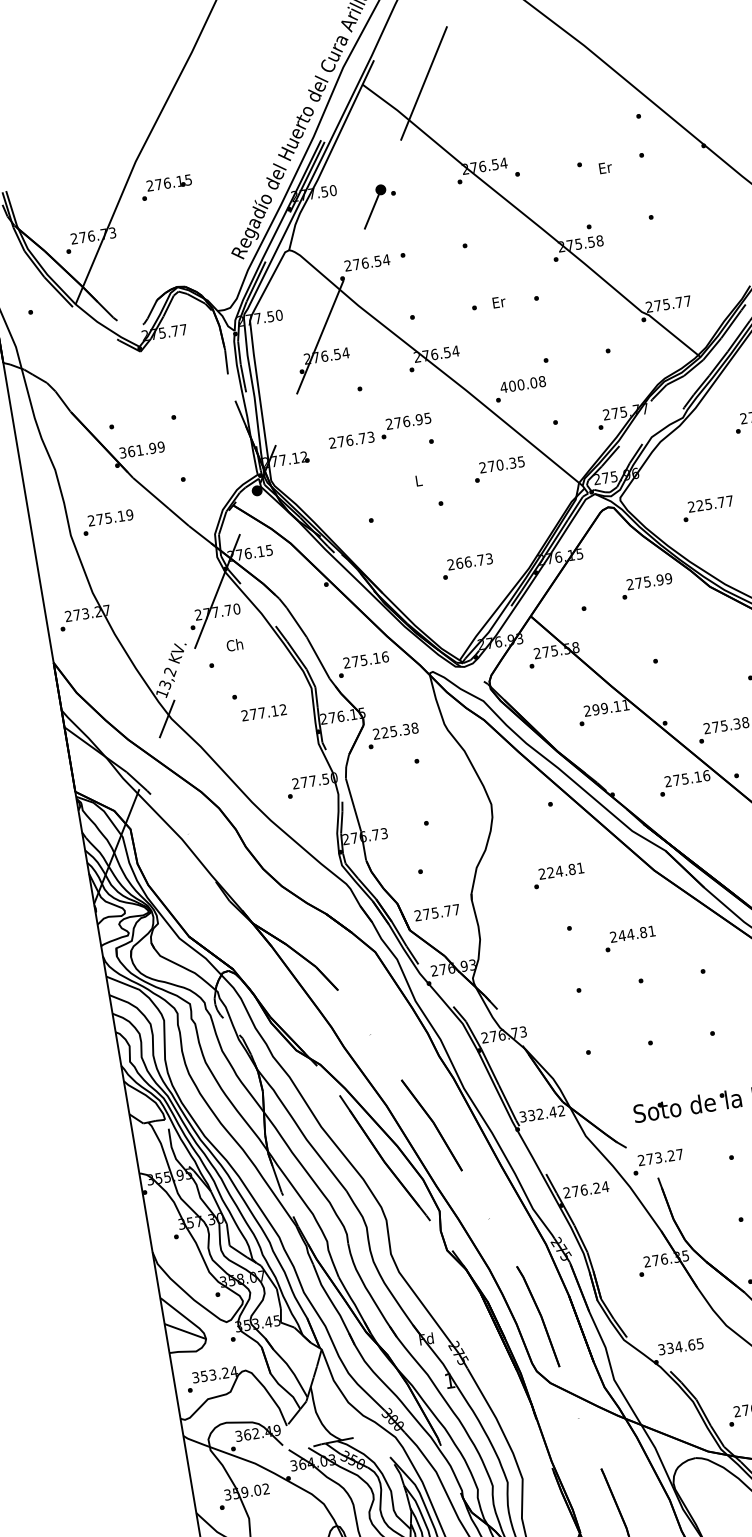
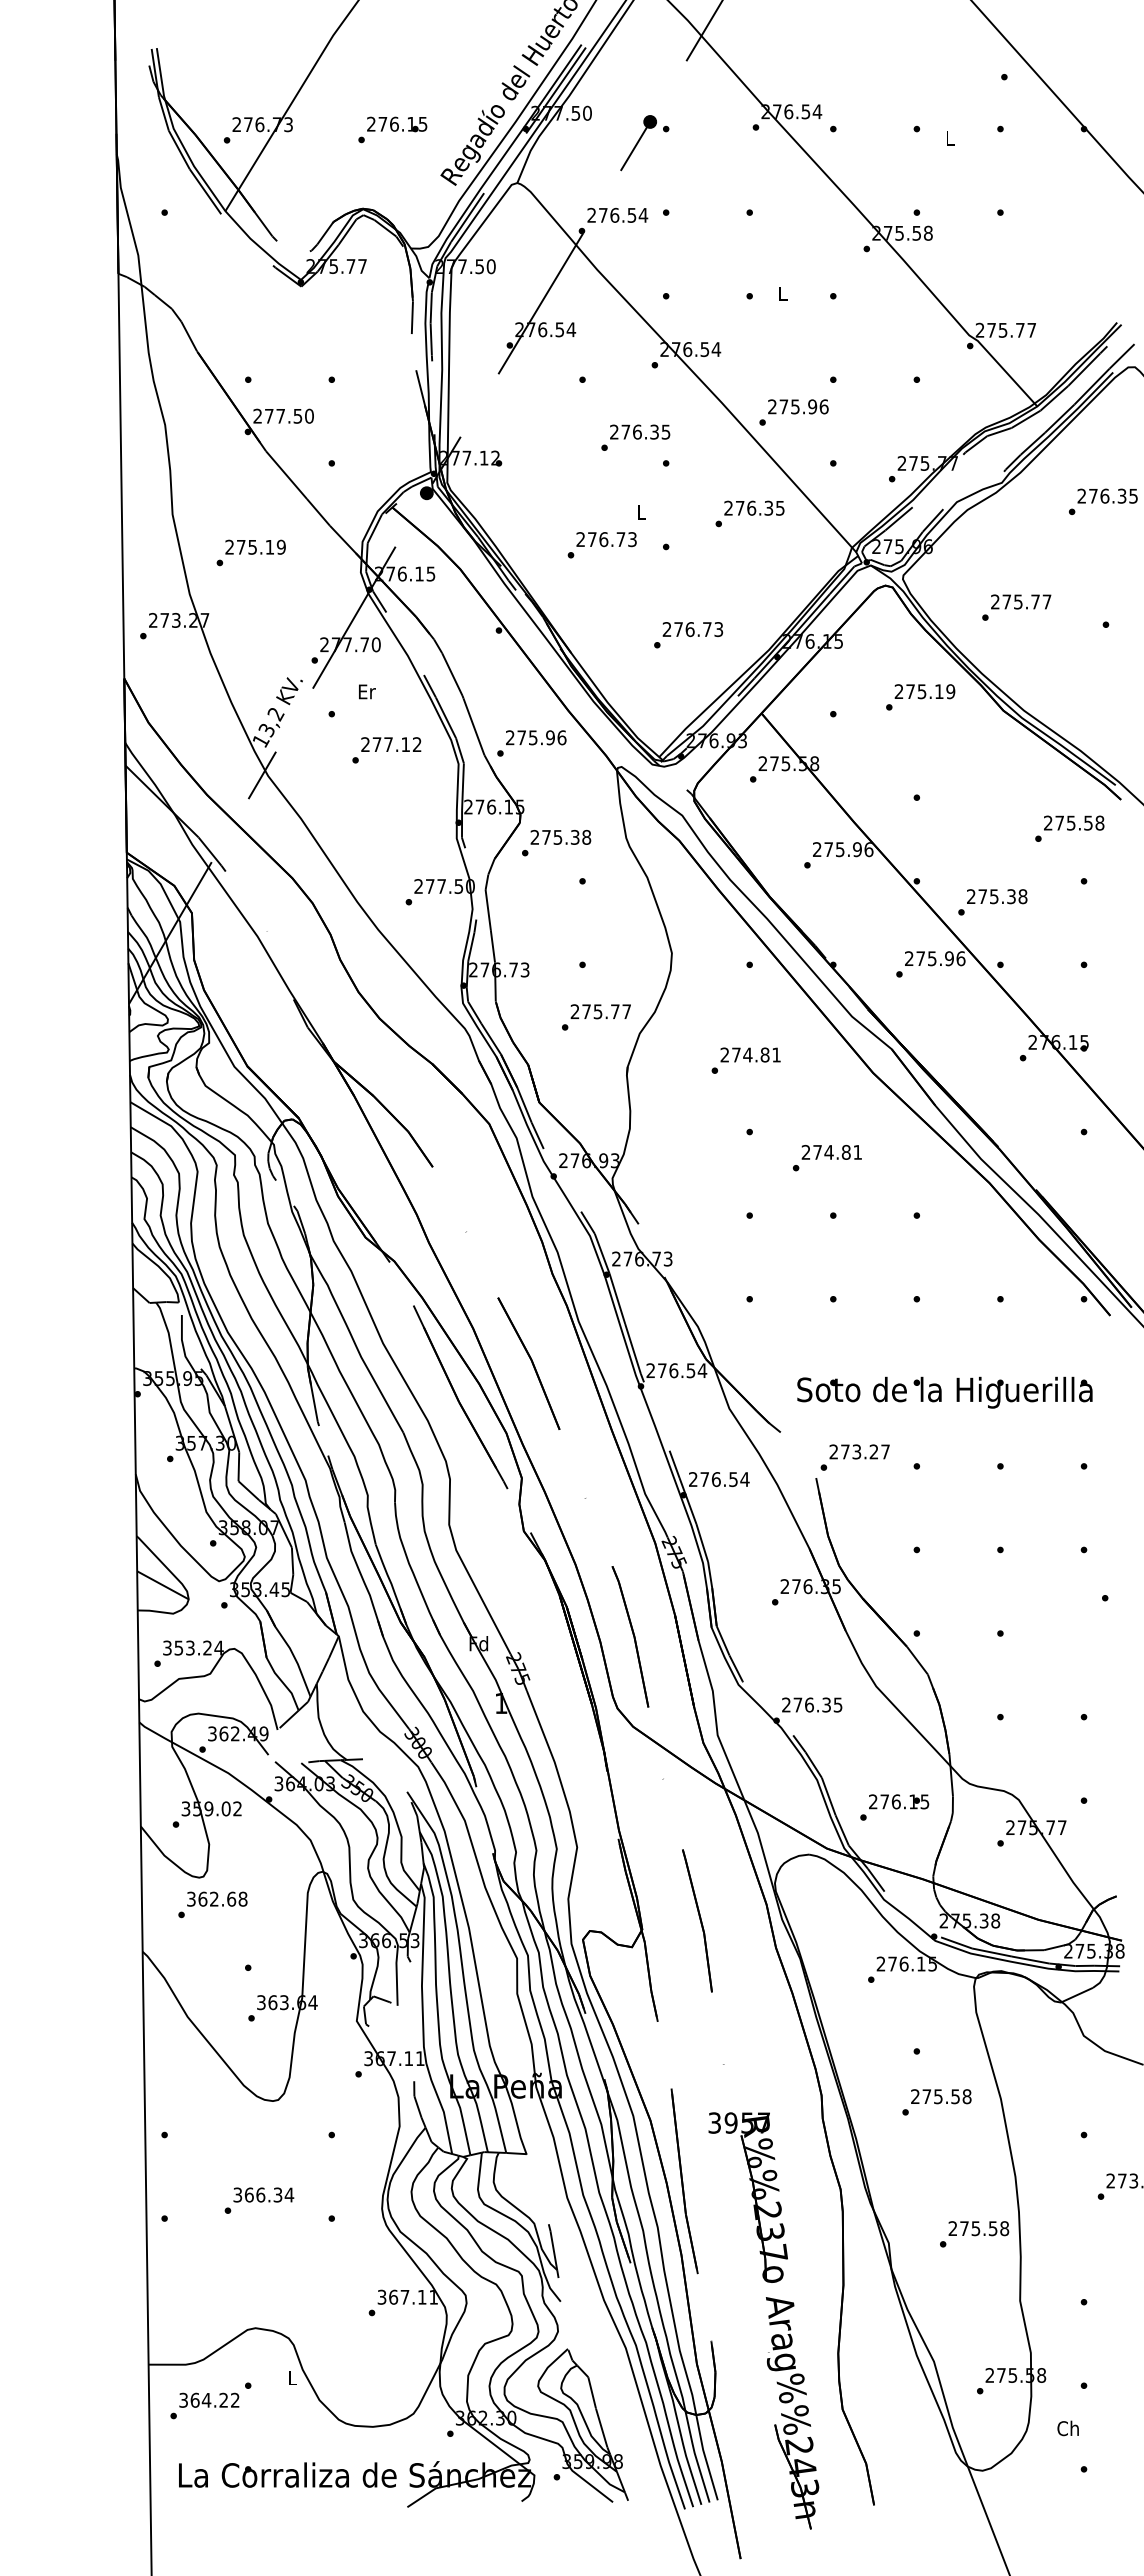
text: (605, 168) -> (950, 138), Er -> L
text: (166, 187) -> (392, 129), moved
text: (499, 302) -> (783, 293), Er -> L
text: (522, 384) -> (797, 406), 400.08 -> 275.96
text: (419, 419) -> (654, 431), 276.95 -> 276.35
text: (351, 440) -> (606, 539), moved
text: (141, 449) -> (283, 415), 361.99 -> 277.50
text: (499, 464) -> (751, 507), 270.35 -> 276.35
text: (699, 505) -> (1006, 601), 225.77 -> 275.77
text: (107, 522) -> (250, 552), moved
text: (459, 563) -> (678, 629), 266.73 -> 276.73
text: (659, 579) -> (938, 691), 275.99 -> 275.19
text: (234, 645) -> (365, 691), Ch -> Er
text: (376, 658) -> (550, 737), 275.16 -> 275.96
text: (610, 707) -> (848, 849), 299.11 -> 275.96
text: (264, 712) -> (391, 744), moved
text: (385, 732) -> (546, 837), 225.38 -> 275.38
text: (698, 776) -> (949, 958), 275.16 -> 275.96
text: (550, 872) -> (736, 1054), 224.81 -> 274.81
text: (436, 912) -> (600, 1011), moved
text: (622, 935) -> (817, 1152), 244.81 -> 274.81
text: (542, 1113) -> (676, 1370), 332.42 -> 276.54
text: (657, 1162) -> (854, 1457), moved
text: (596, 1188) -> (733, 1479), 276.24 -> 276.54
text: (676, 1346) -> (806, 1704), 334.65 -> 276.35

